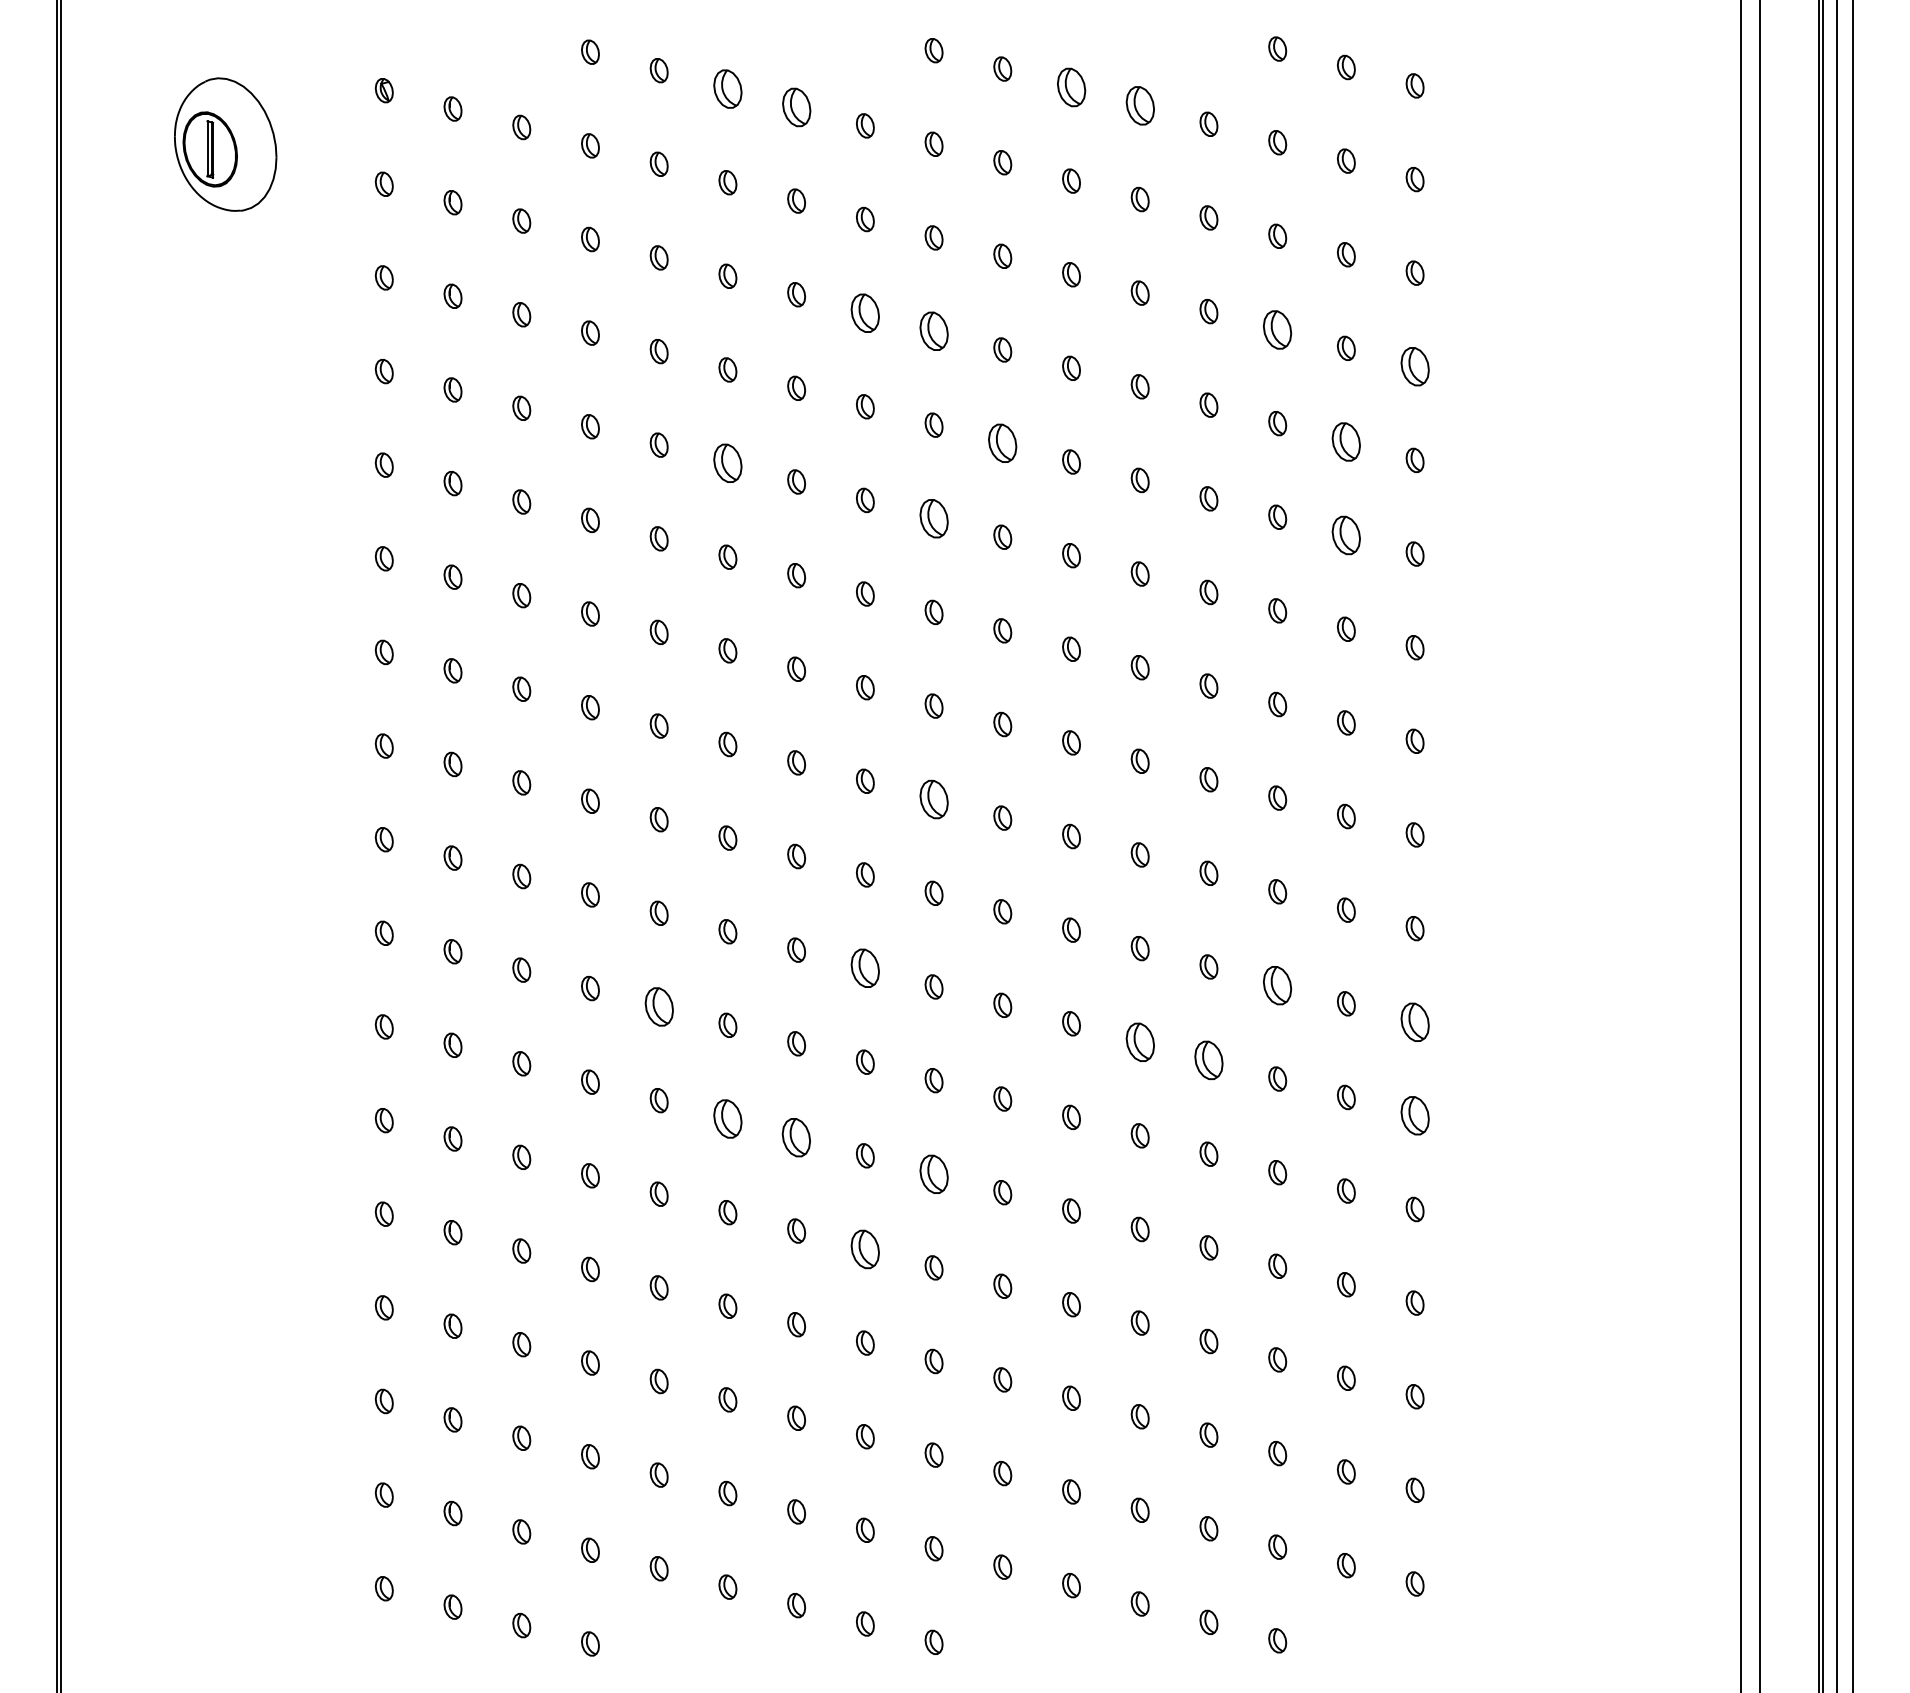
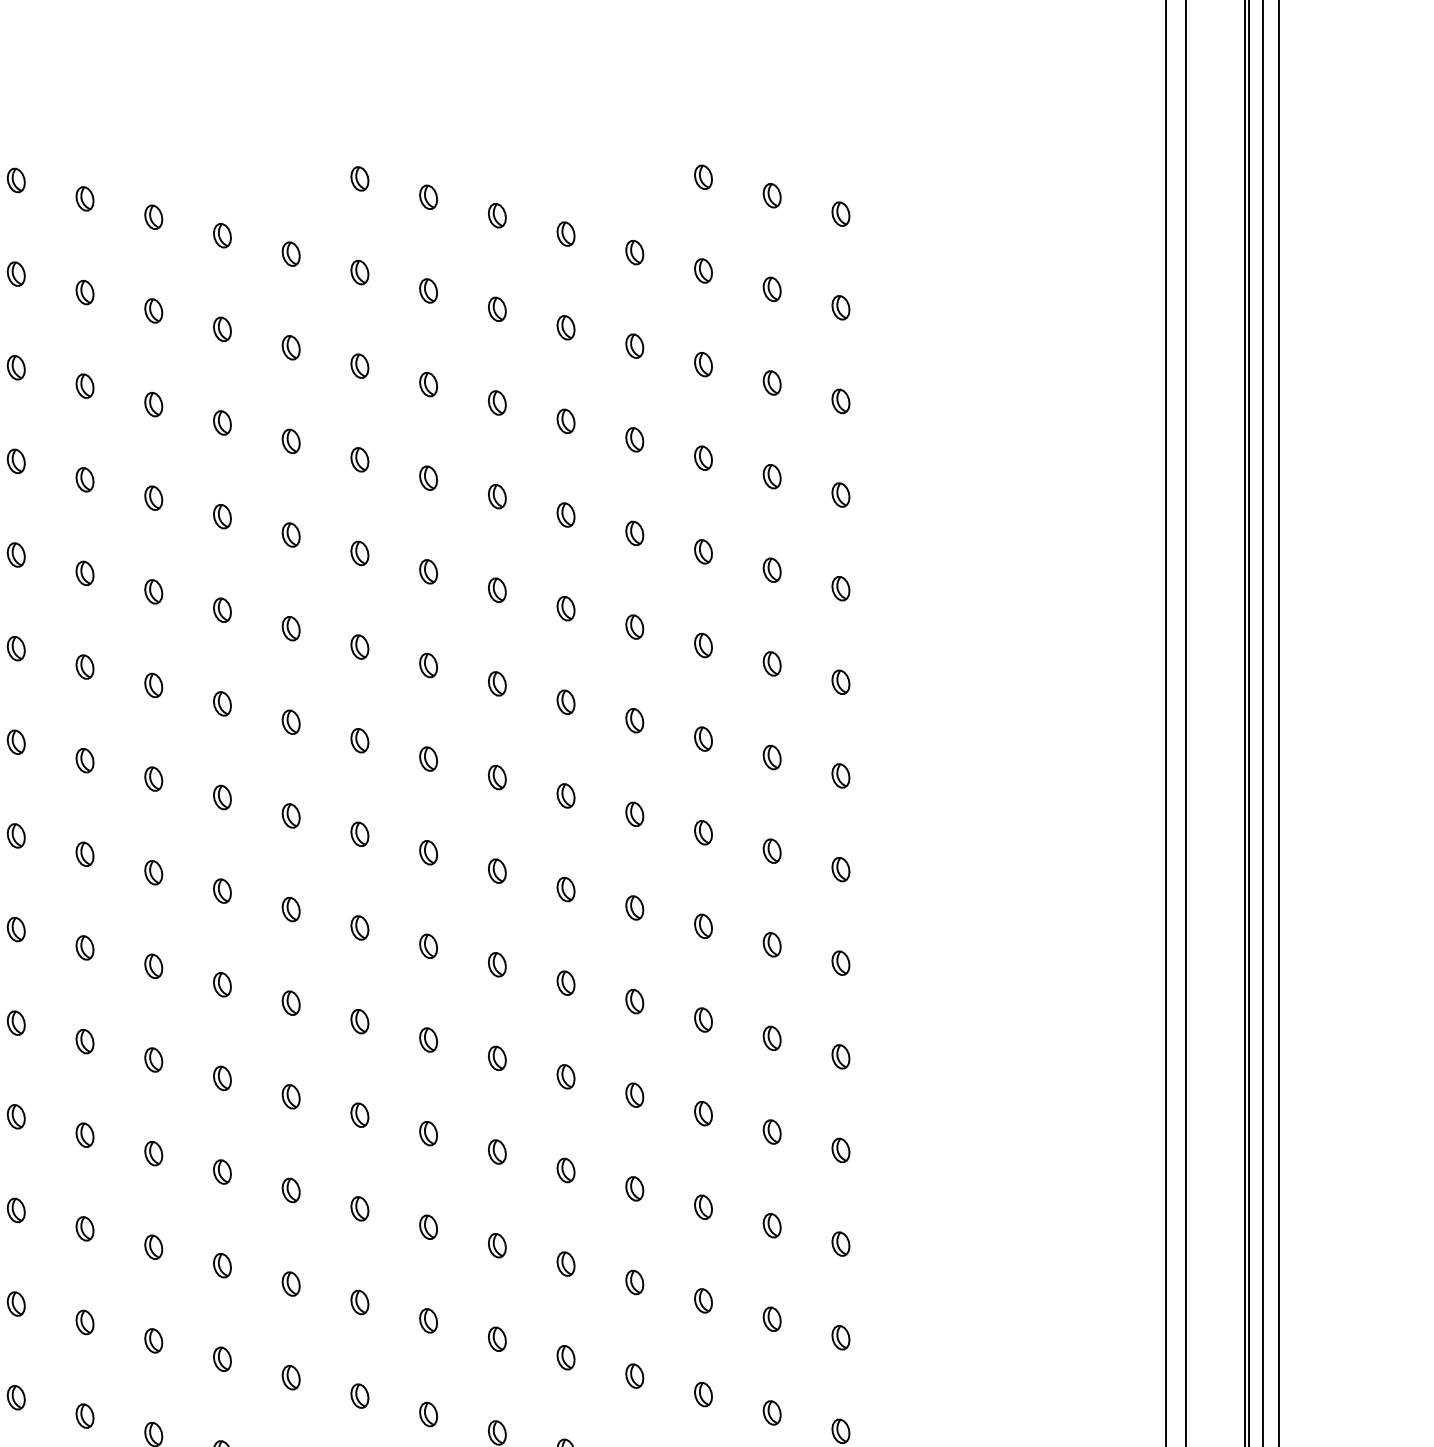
part: (1071, 87) -> (497, 215), size x0.62
part: (727, 88) -> (153, 216), size x0.62
part: (1139, 105) -> (565, 233), size x0.62
part: (796, 107) -> (222, 235), size x0.62
part: (865, 312) -> (291, 440), size x0.62
part: (1277, 329) -> (703, 457), size x0.62
part: (933, 331) -> (359, 459), size x0.62
part: (1414, 366) -> (840, 494), size x0.62
part: (1346, 441) -> (772, 569), size x0.62
part: (1002, 443) -> (428, 571), size x0.62
part: (727, 463) -> (153, 591), size x0.62
part: (933, 518) -> (359, 646), size x0.62
part: (1346, 535) -> (772, 663), size x0.62
part: (933, 799) -> (359, 927), size x0.62
part: (865, 968) -> (291, 1096), size x0.62
part: (1277, 984) -> (703, 1112), size x0.62
part: (658, 1006) -> (84, 1134), size x0.62
part: (1414, 1021) -> (840, 1149), size x0.62
part: (1139, 1041) -> (565, 1169), size x0.62
part: (1208, 1060) -> (634, 1188), size x0.62
part: (1414, 1115) -> (840, 1243), size x0.62
part: (727, 1118) -> (153, 1246), size x0.62
part: (796, 1136) -> (222, 1264), size x0.62
part: (933, 1173) -> (359, 1301), size x0.62
part: (865, 1249) -> (291, 1377), size x0.62

